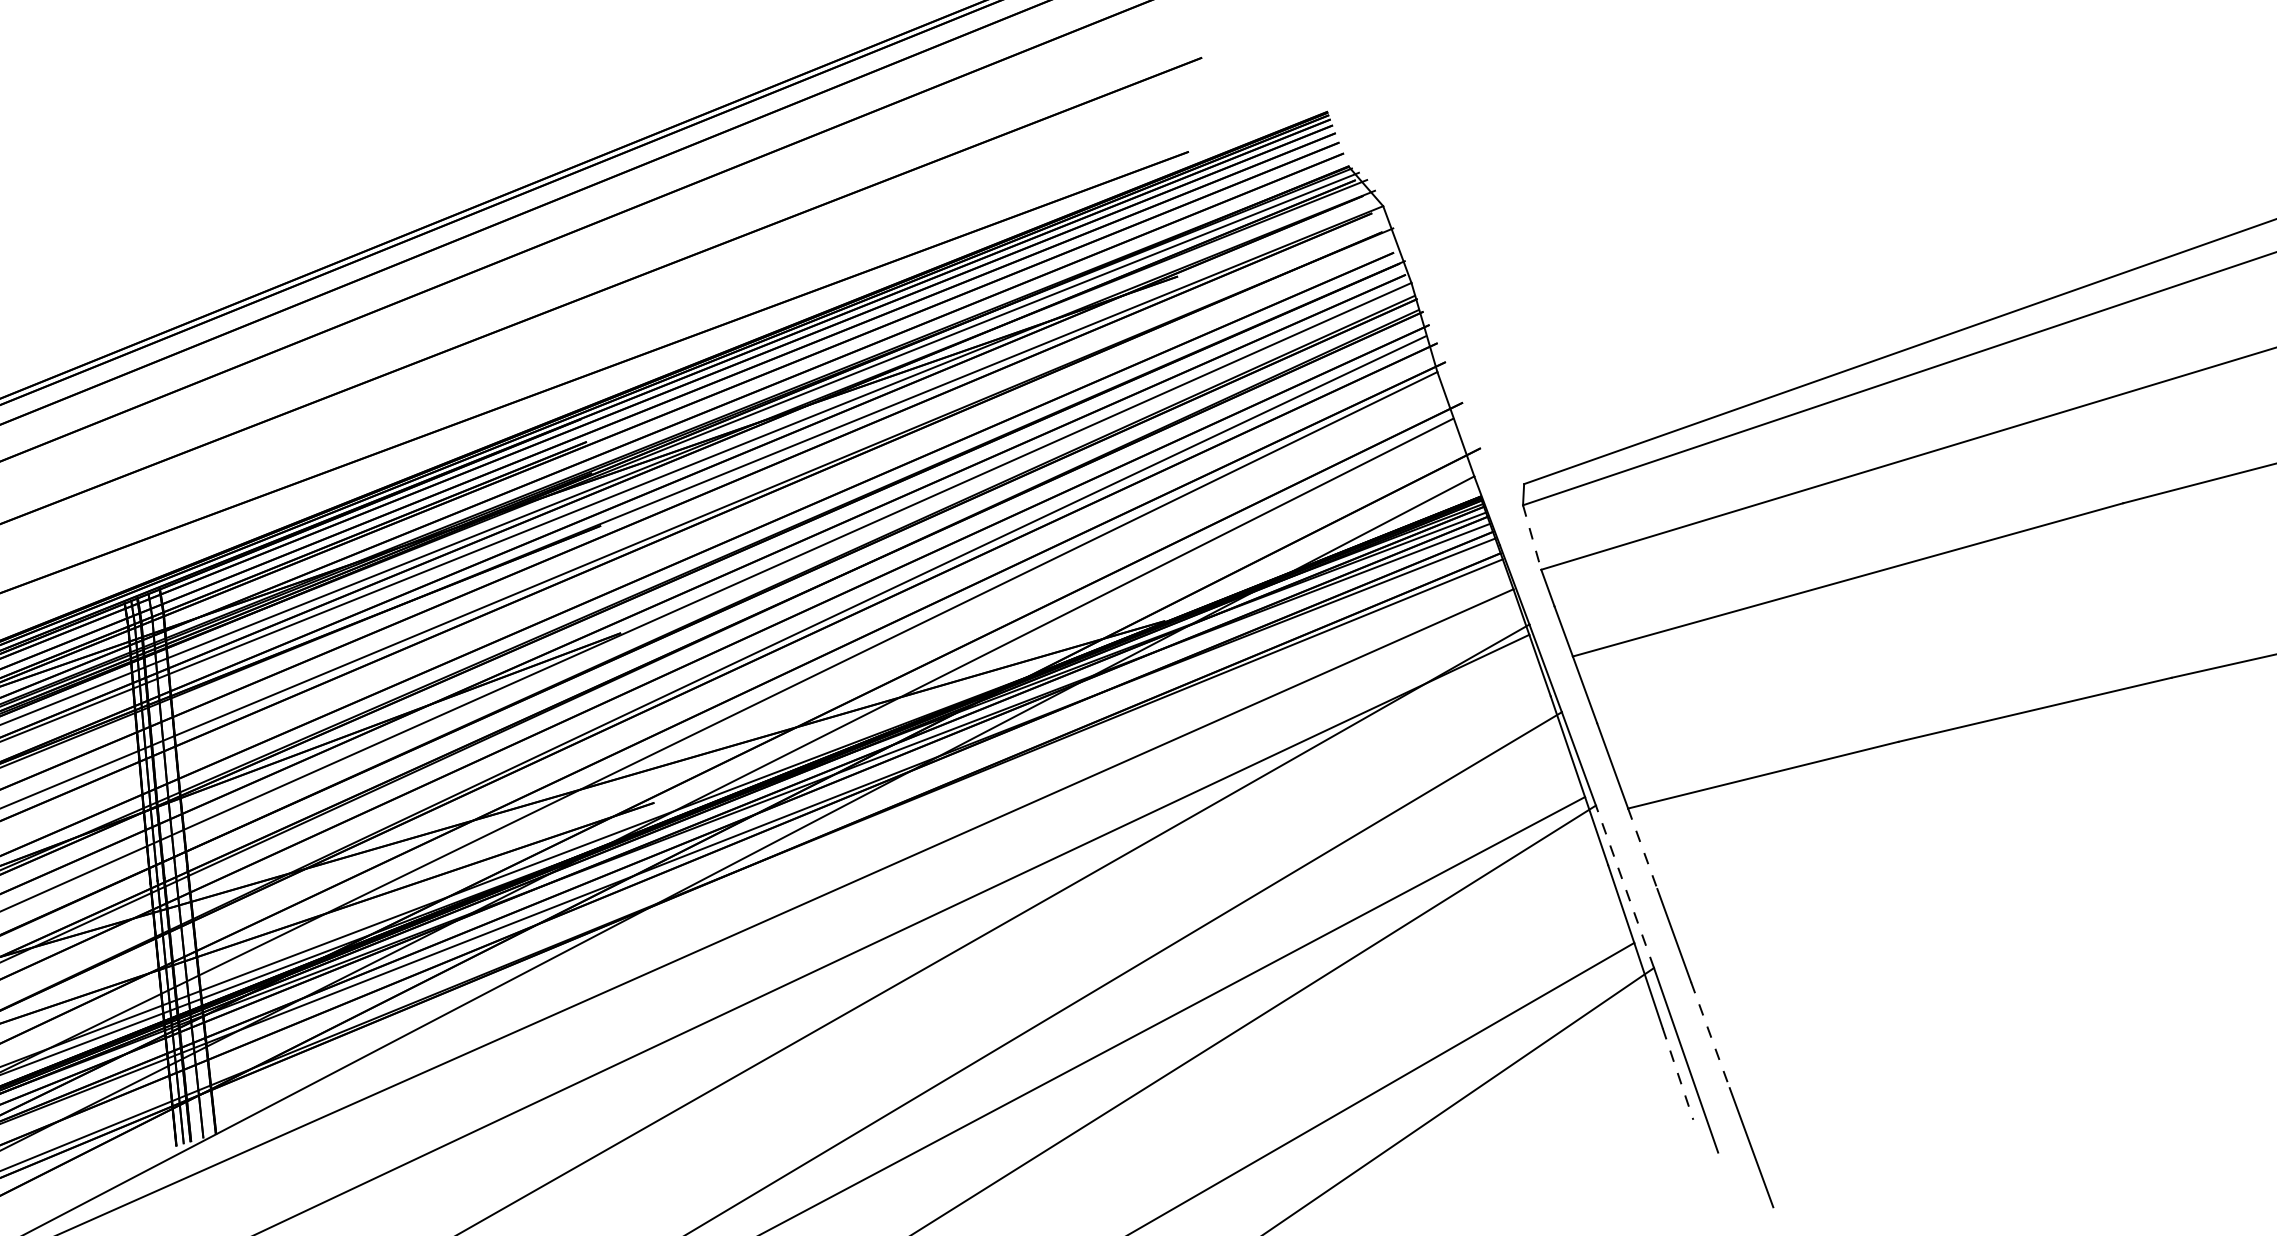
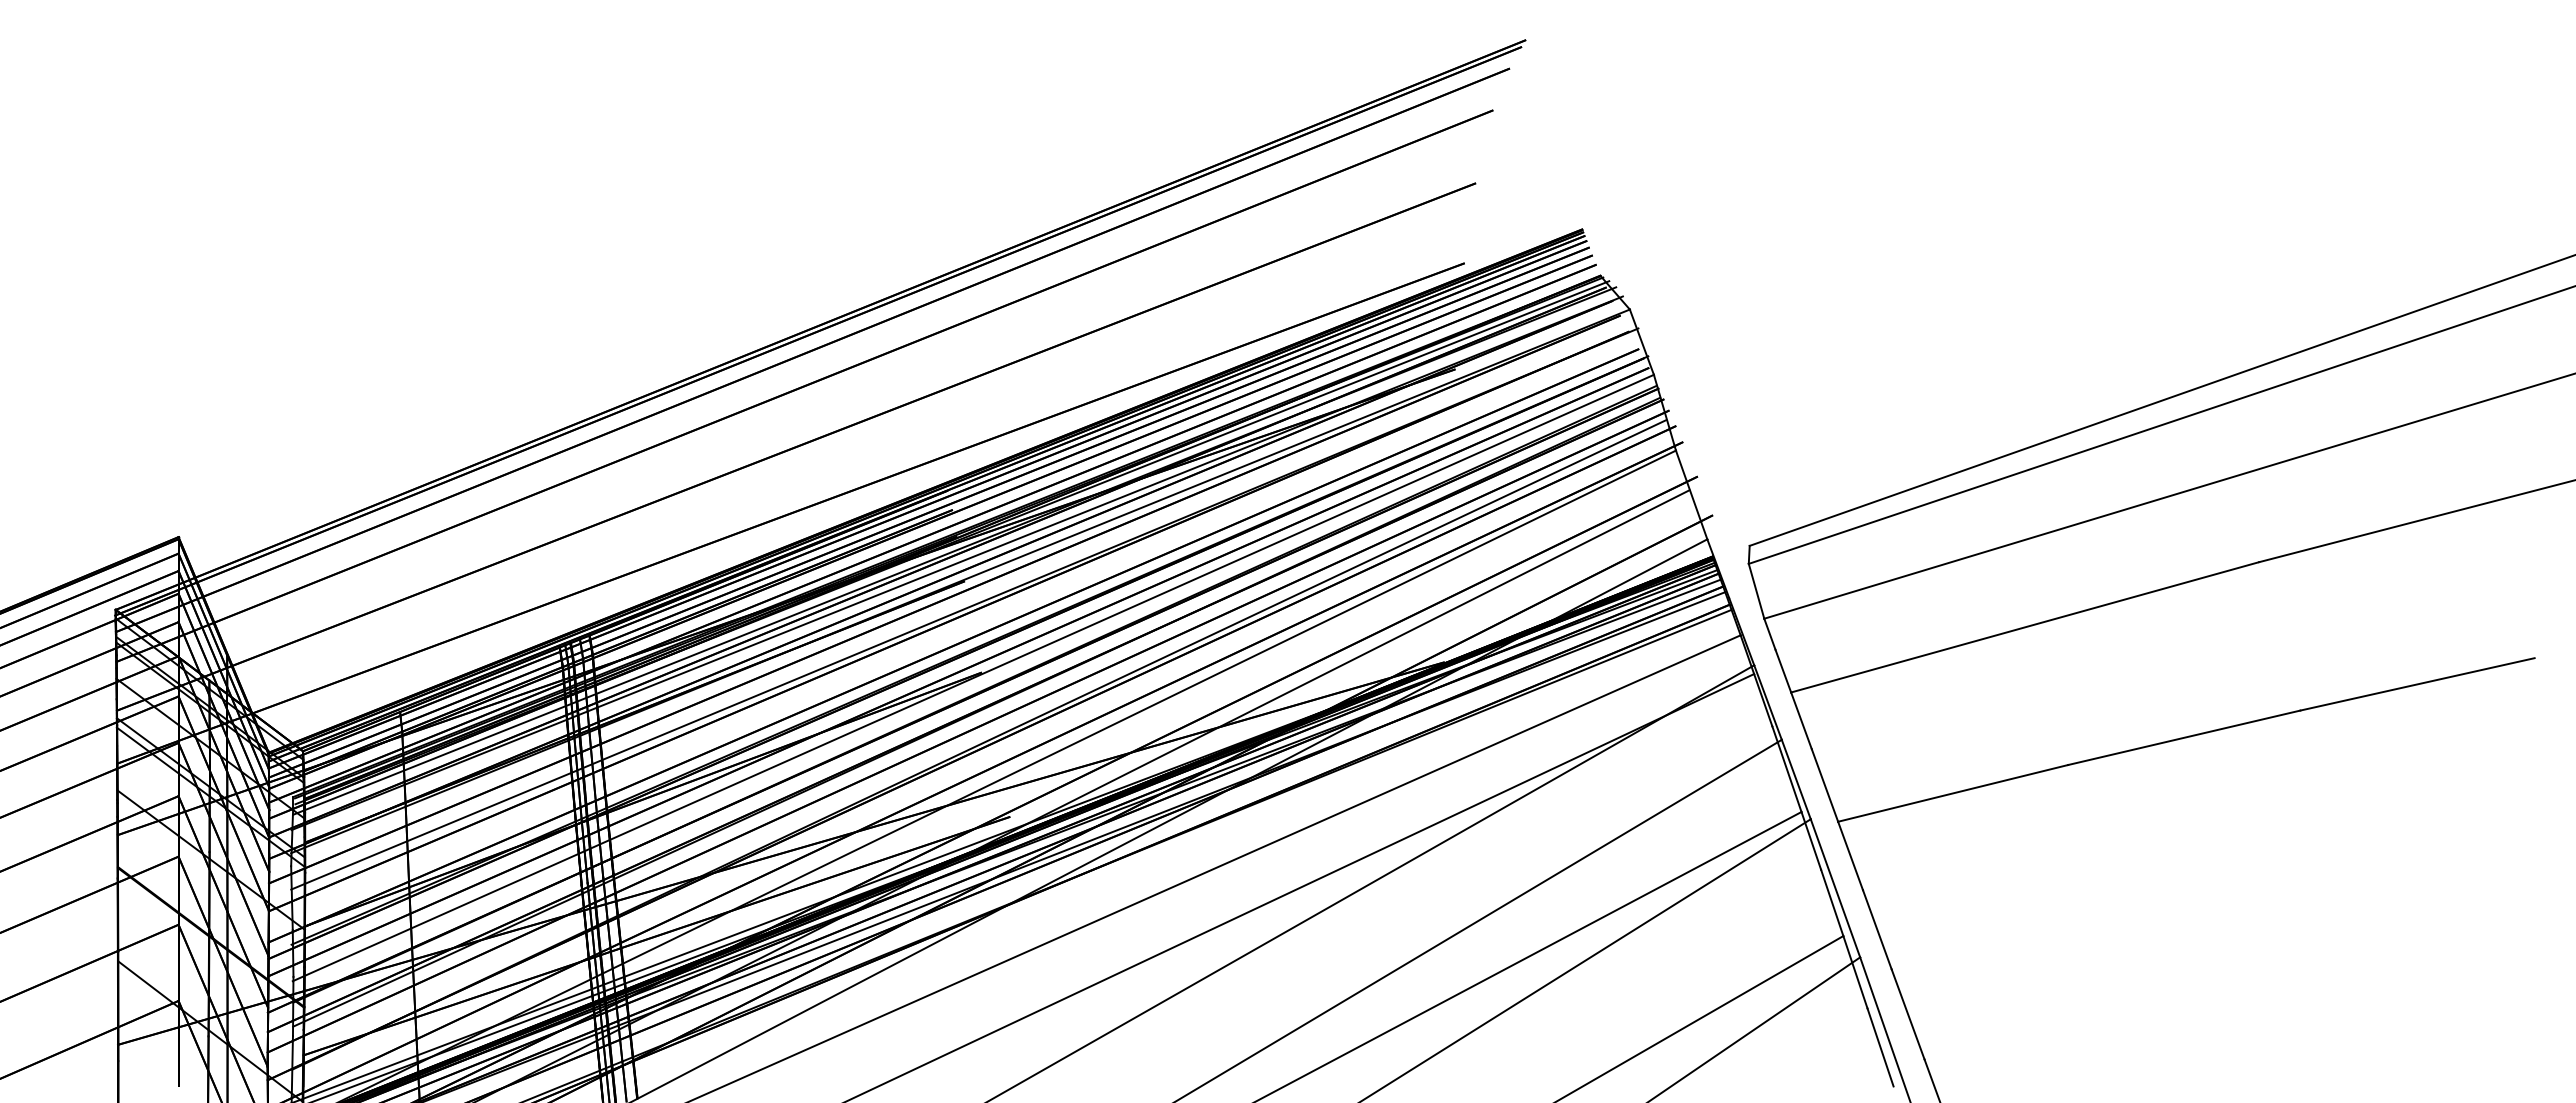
line: (1532, 537) -> (1756, 591), dashed -> solid
line: (1642, 849) -> (1850, 856), dashed -> solid
line: (1625, 885) -> (1835, 887), dashed -> solid
line: (1710, 1035) -> (1908, 1014), dashed -> solid
line: (1677, 1074) -> (1880, 1047), dashed -> solid

